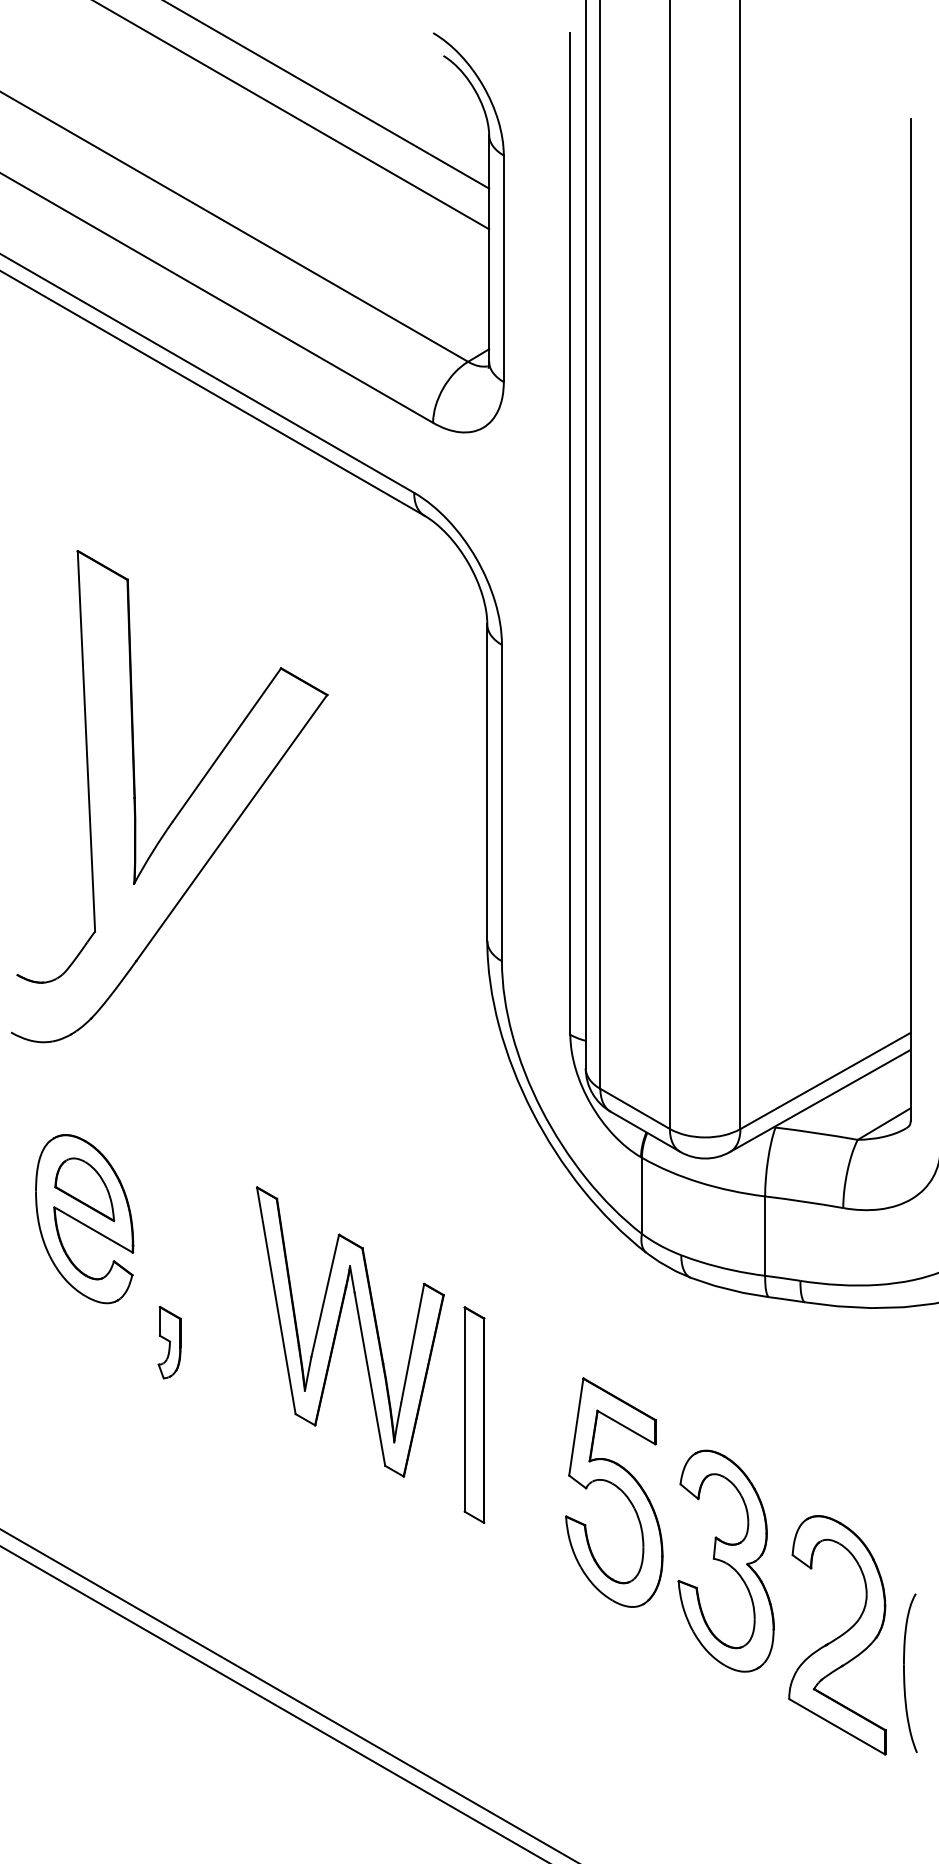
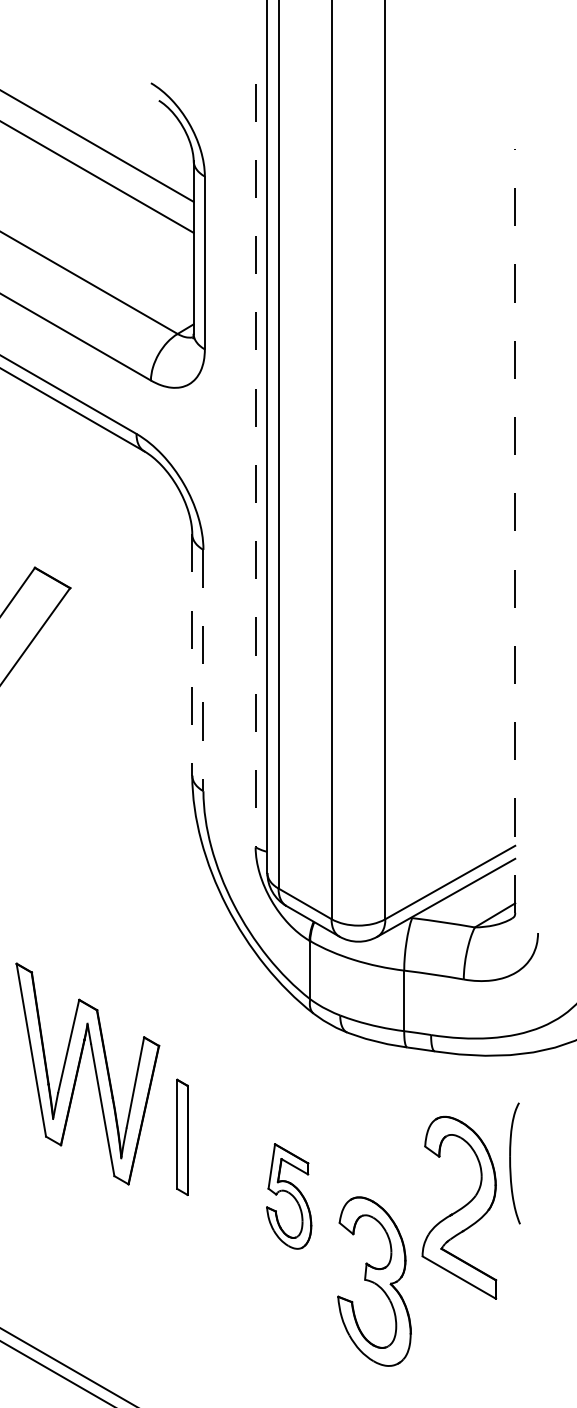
line: (570, 534) -> (255, 465), solid -> dashed
line: (910, 619) -> (515, 530), solid -> dashed
line: (487, 783) -> (192, 655), solid -> dashed
line: (501, 803) -> (203, 670), solid -> dashed
part: (474, 1414) -> (182, 1136), size x0.7
part: (614, 1492) -> (289, 1196), size x0.6
part: (725, 1560) -> (373, 1281), moved
part: (837, 1635) -> (459, 1207), moved
part: (910, 1673) -> (515, 1163), moved

